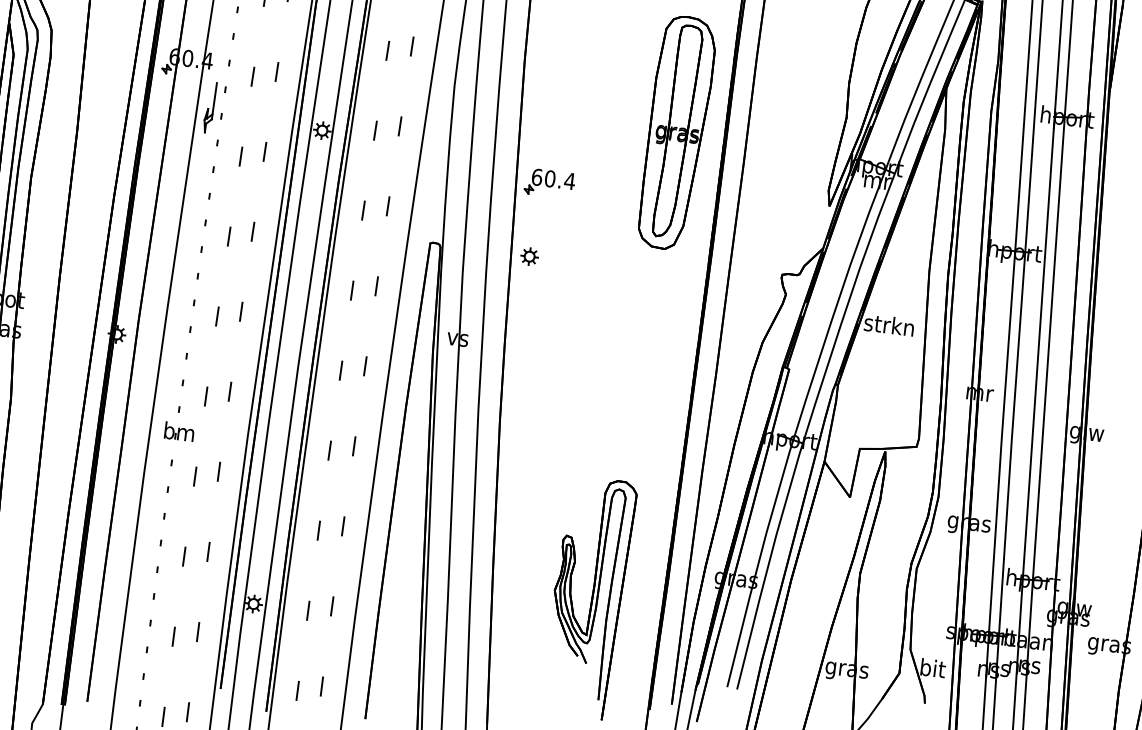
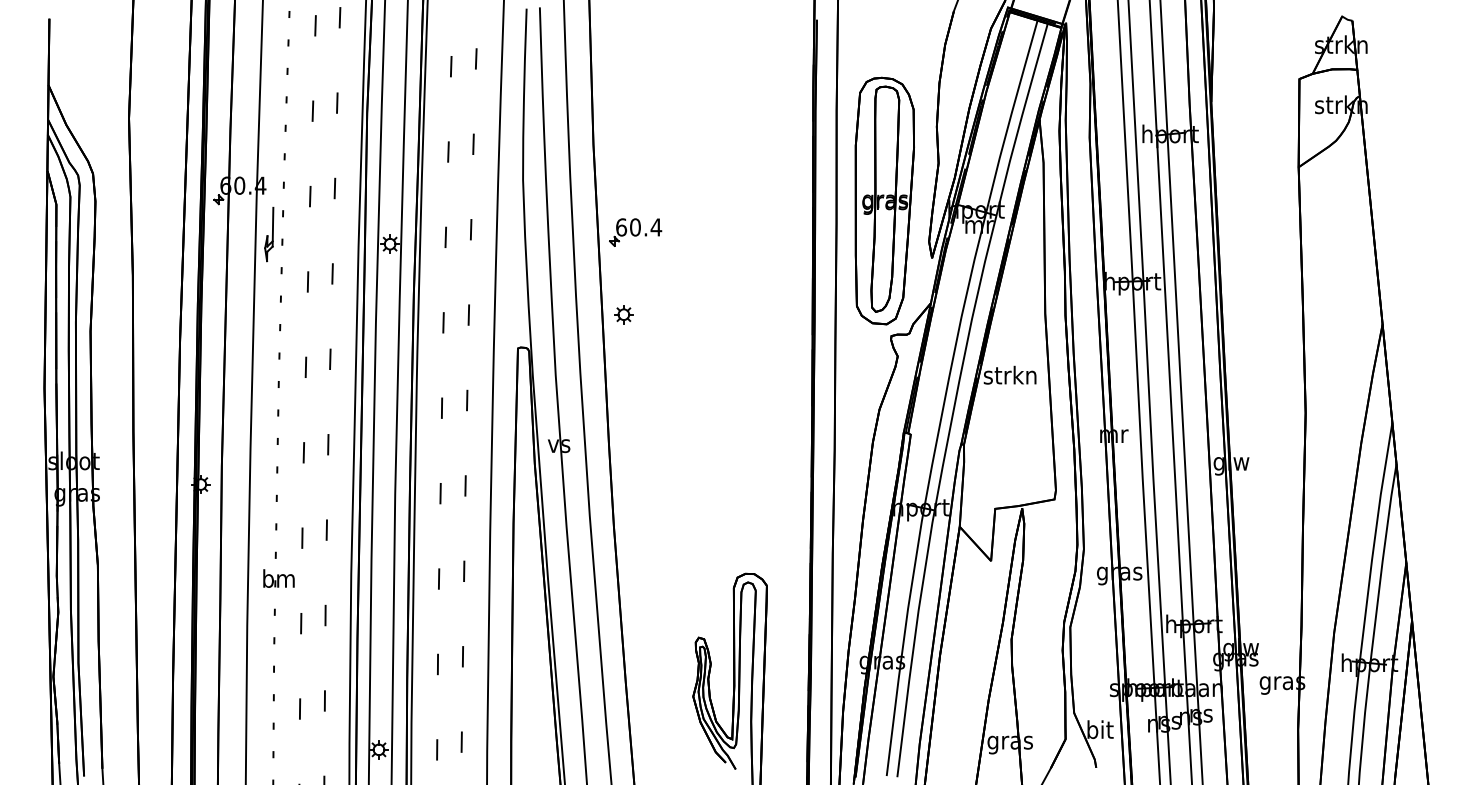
part: (676, 132) -> (884, 200), moved
part: (549, 183) -> (635, 232), moved
part: (529, 256) -> (623, 314), moved

